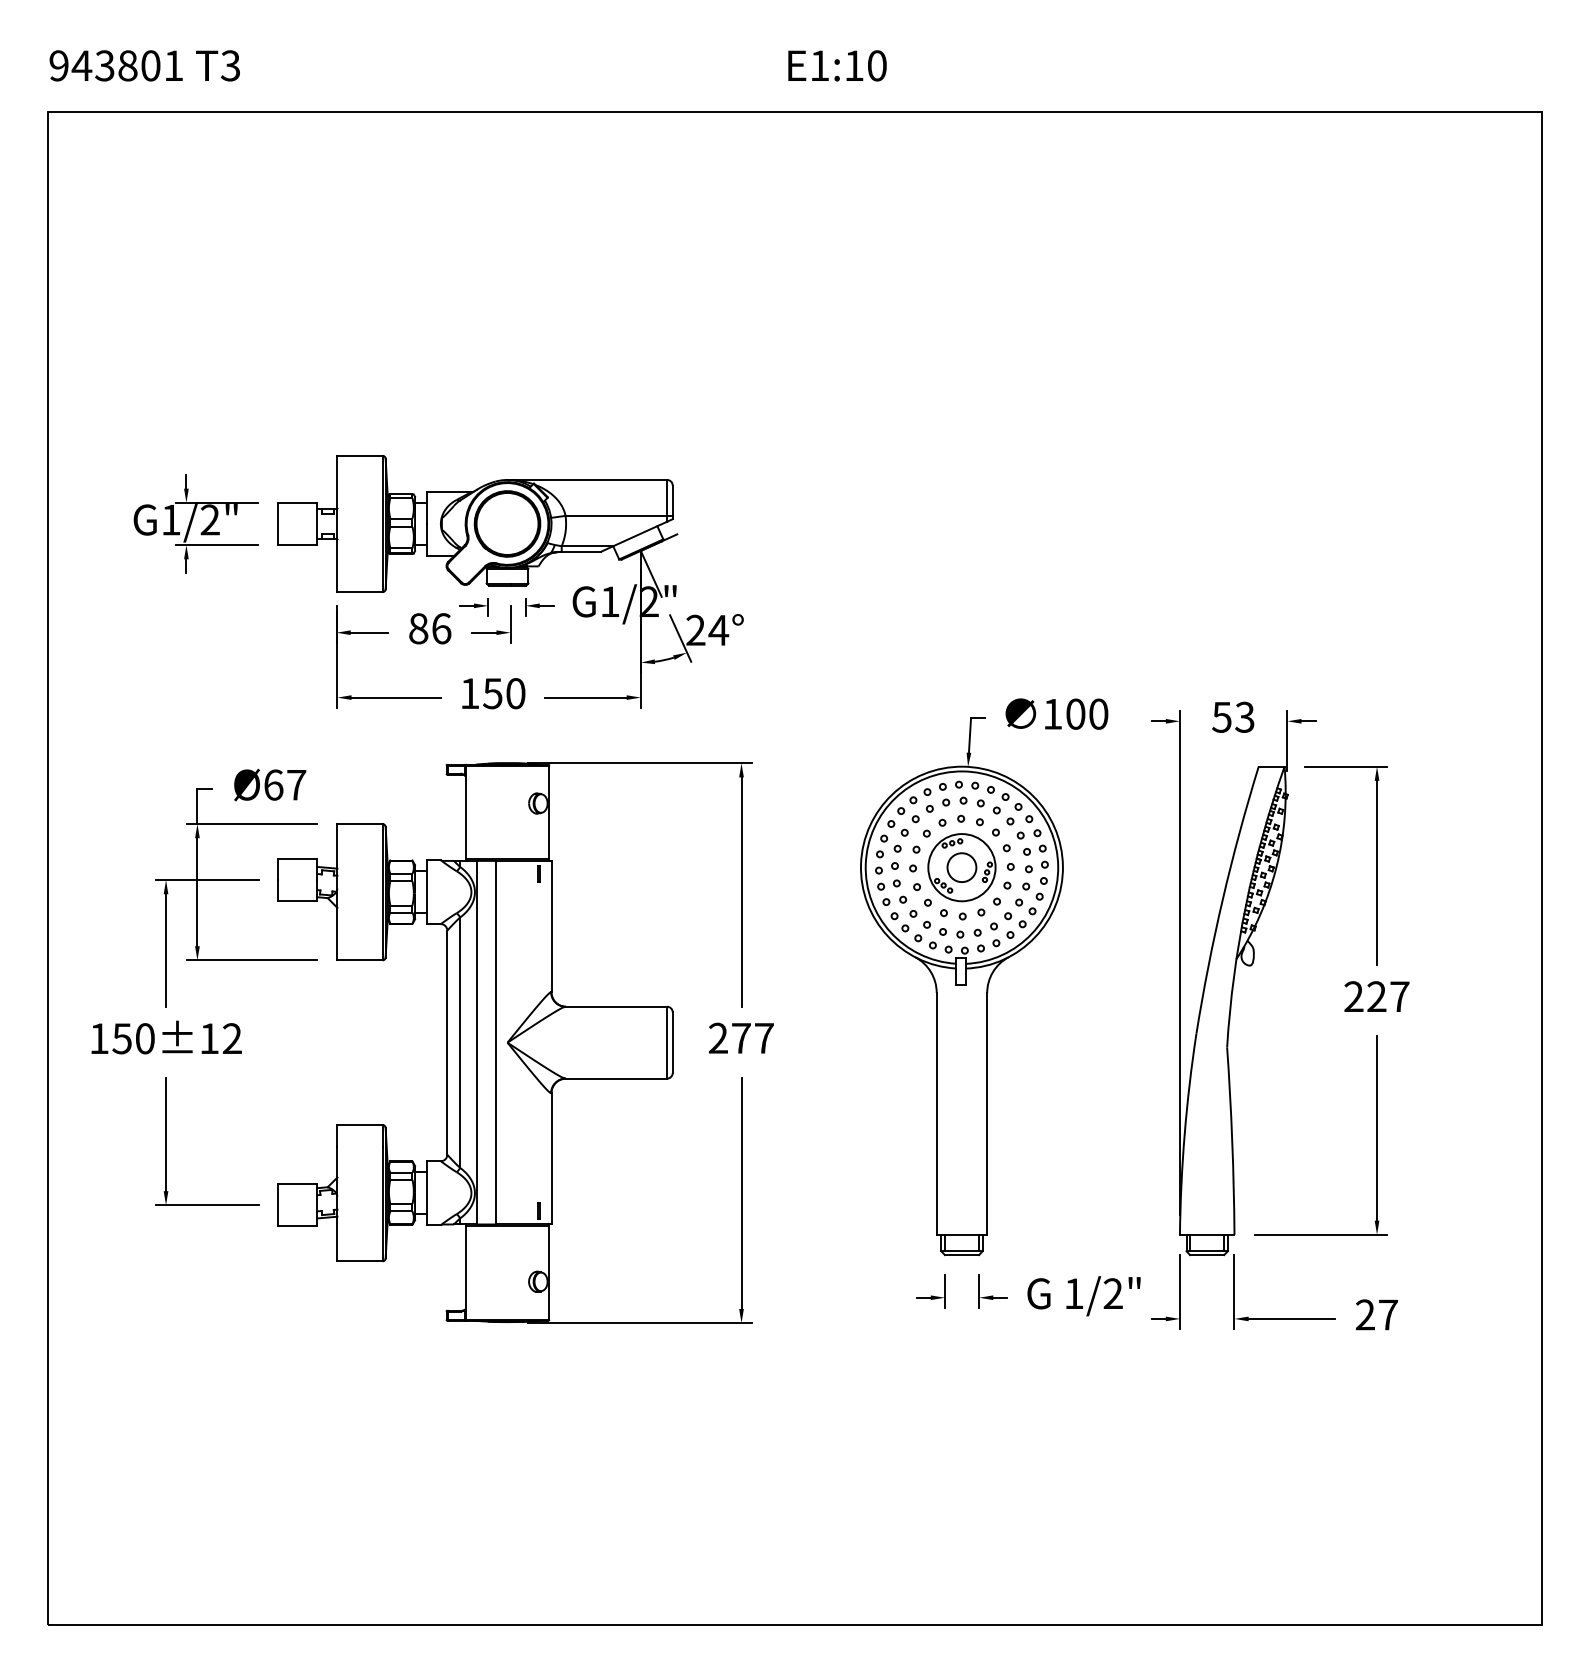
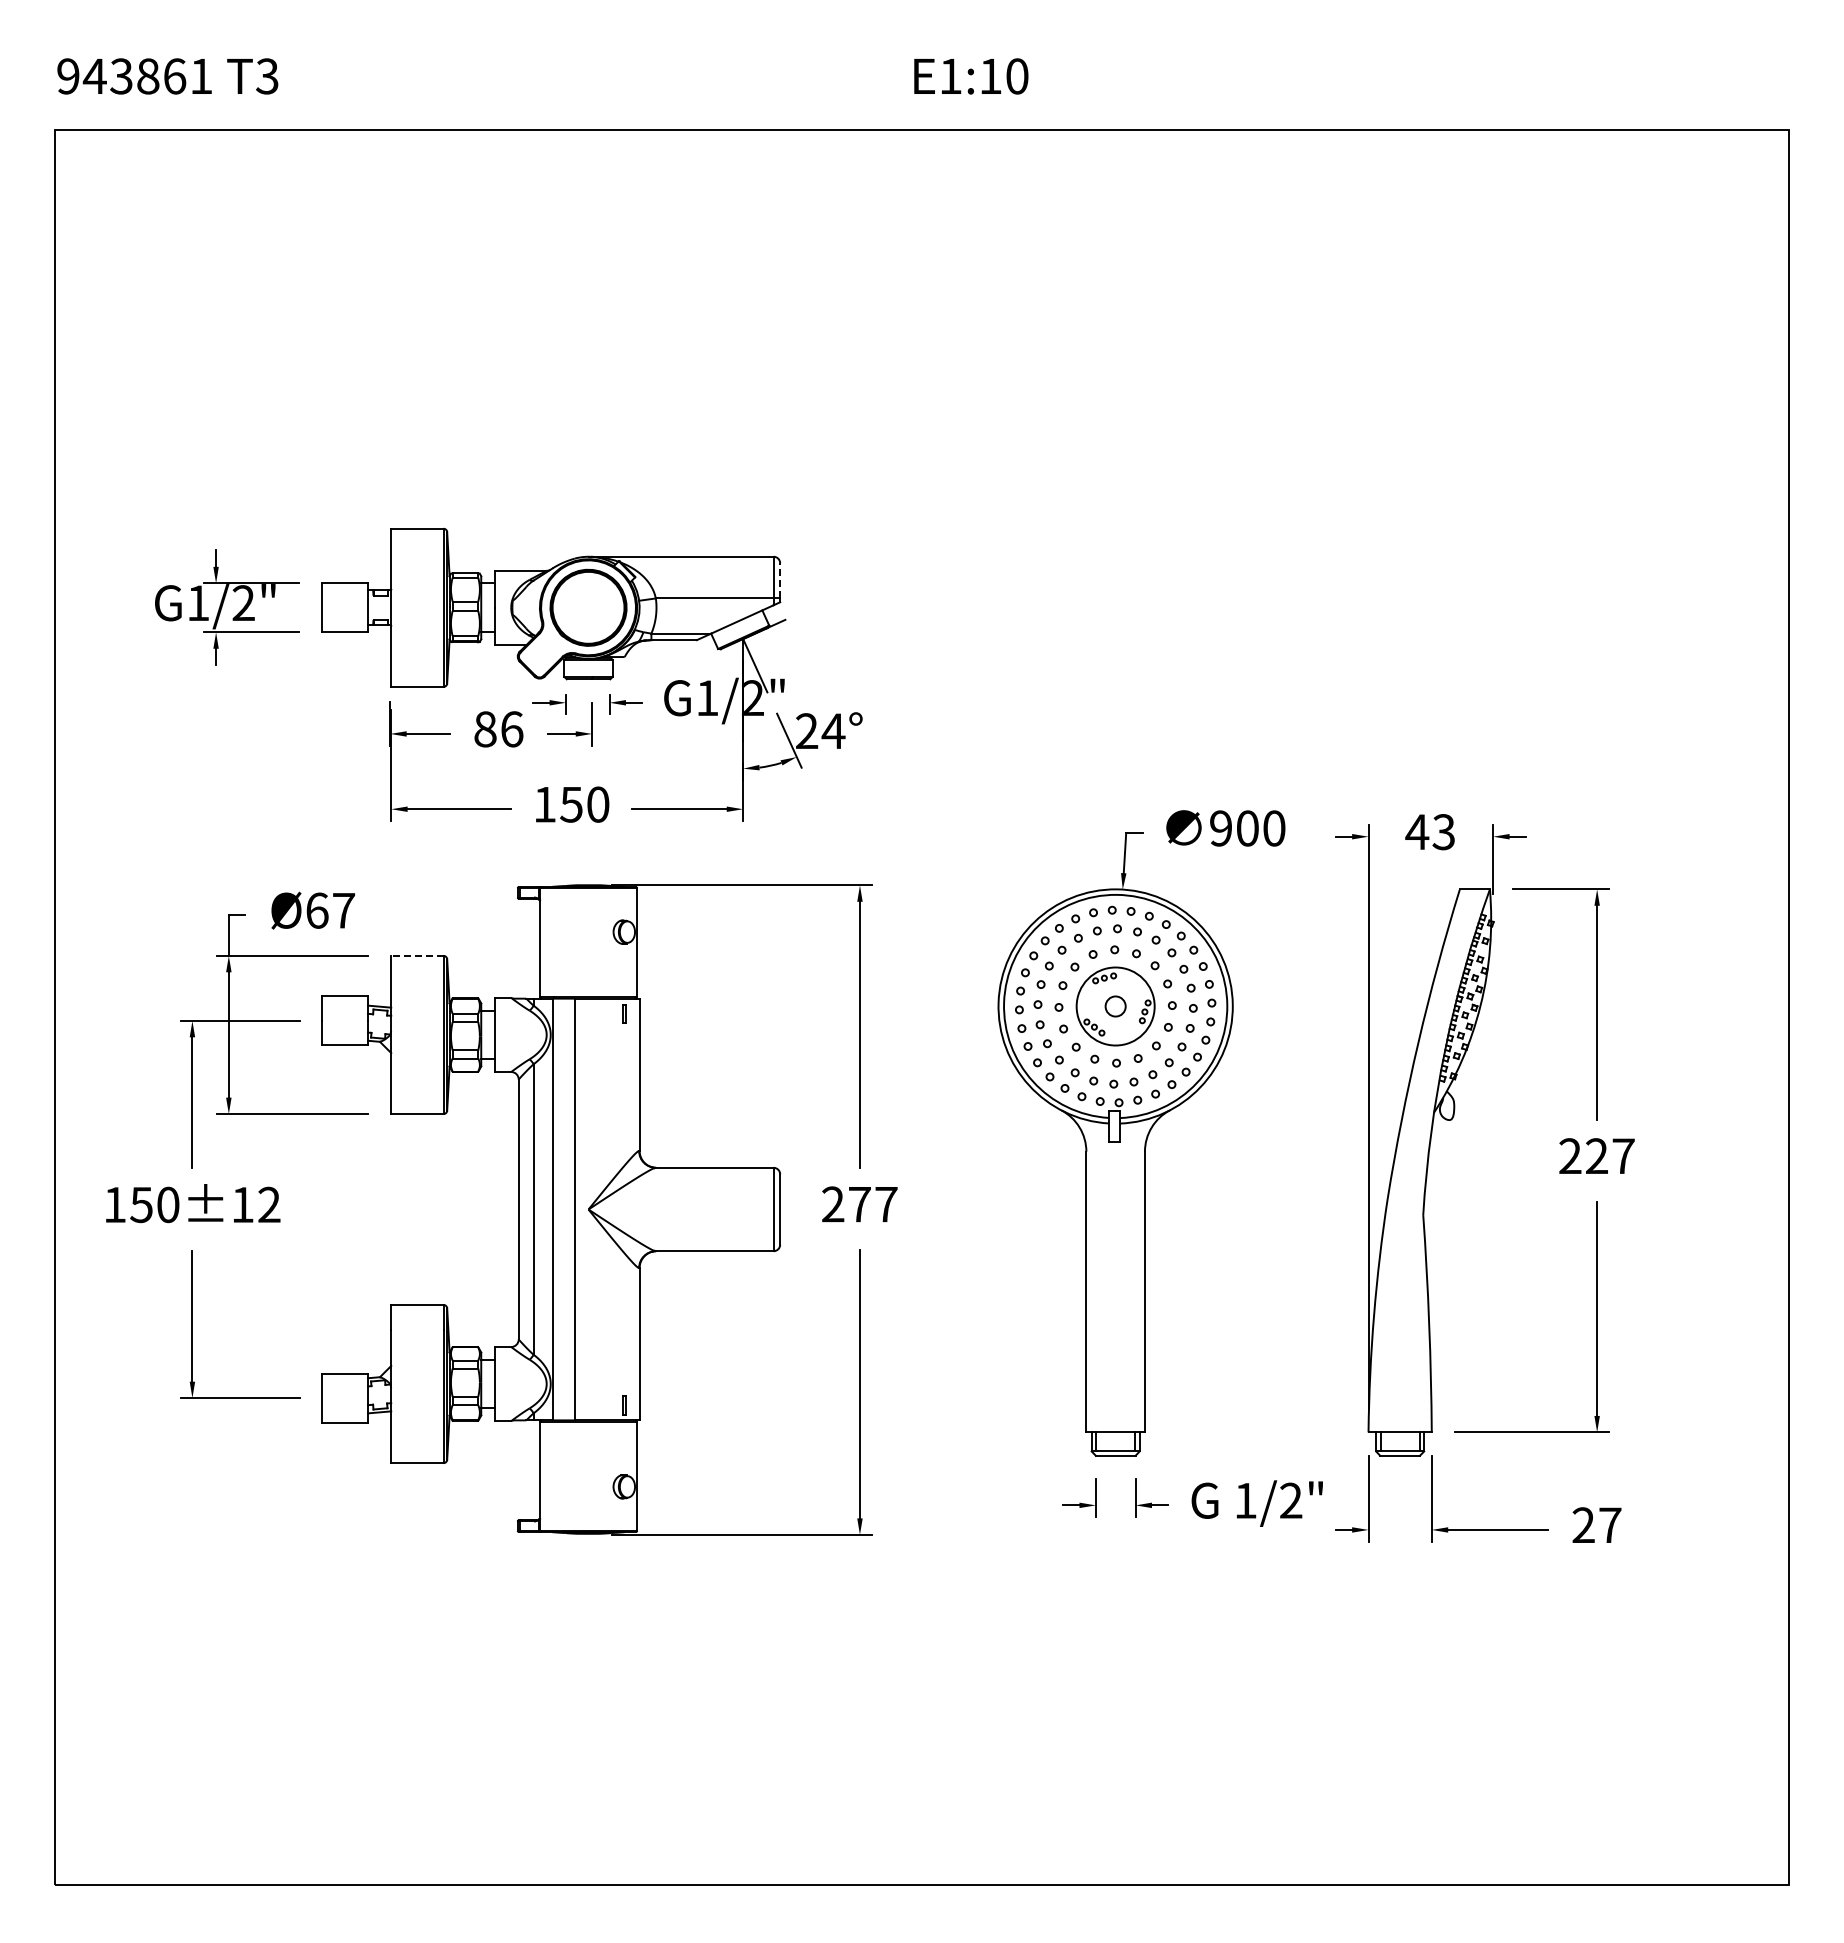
text: (151, 65) -> (175, 76), 943801 -> 943861
line: (673, 500) -> (780, 580), solid -> dashed
text: (1052, 714) -> (1220, 828), 100 -> 900
text: (1222, 717) -> (1417, 832), 53 -> 43
line: (359, 823) -> (416, 955), solid -> dashed
circle: (961, 867) -> (1115, 1006), size x0.6

